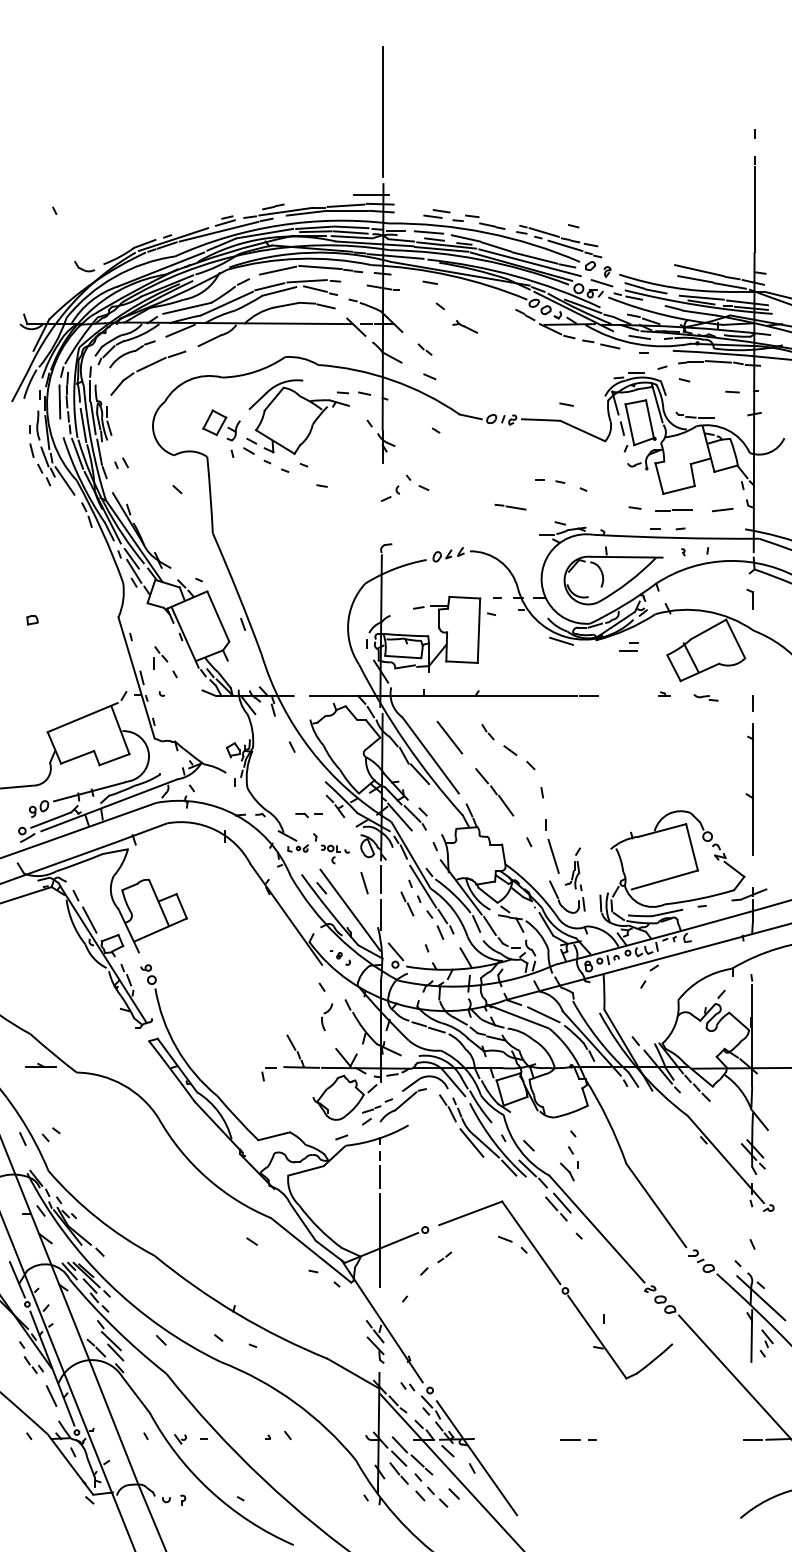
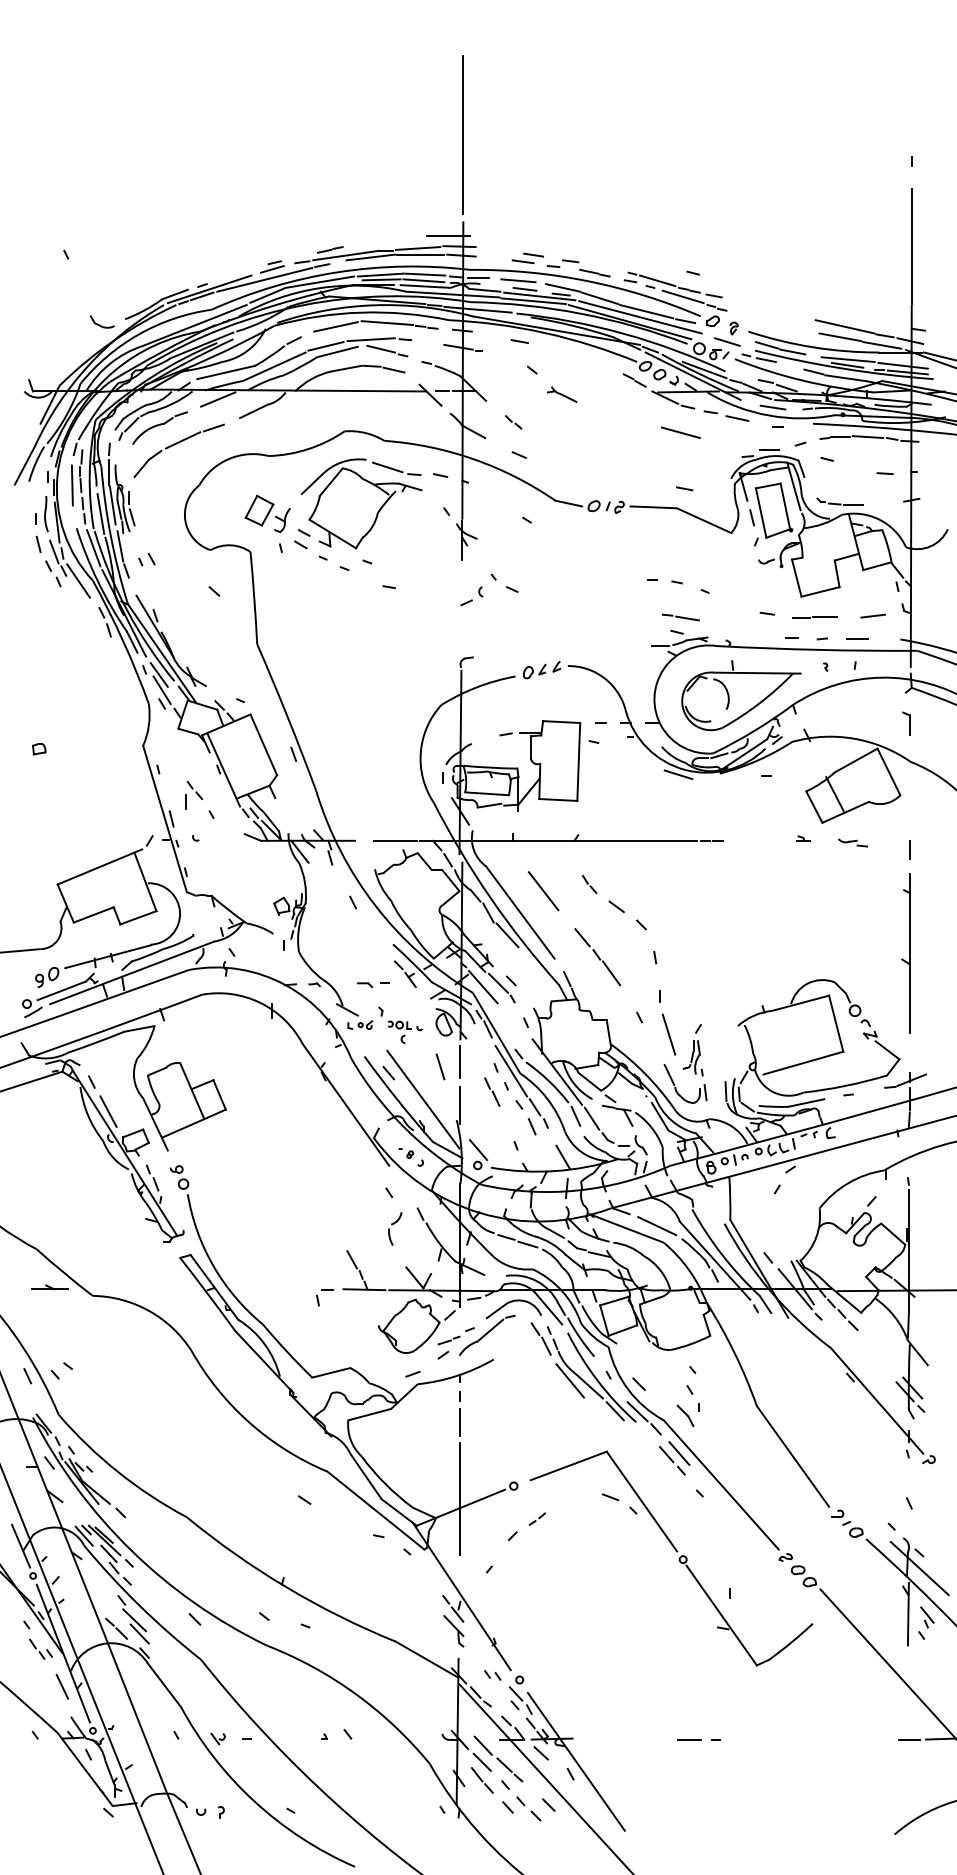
line: (563, 358) -> (680, 433), added
line: (320, 386) -> (387, 466), added
line: (510, 507) -> (680, 617), moved
line: (628, 650) -> (857, 638), moved

